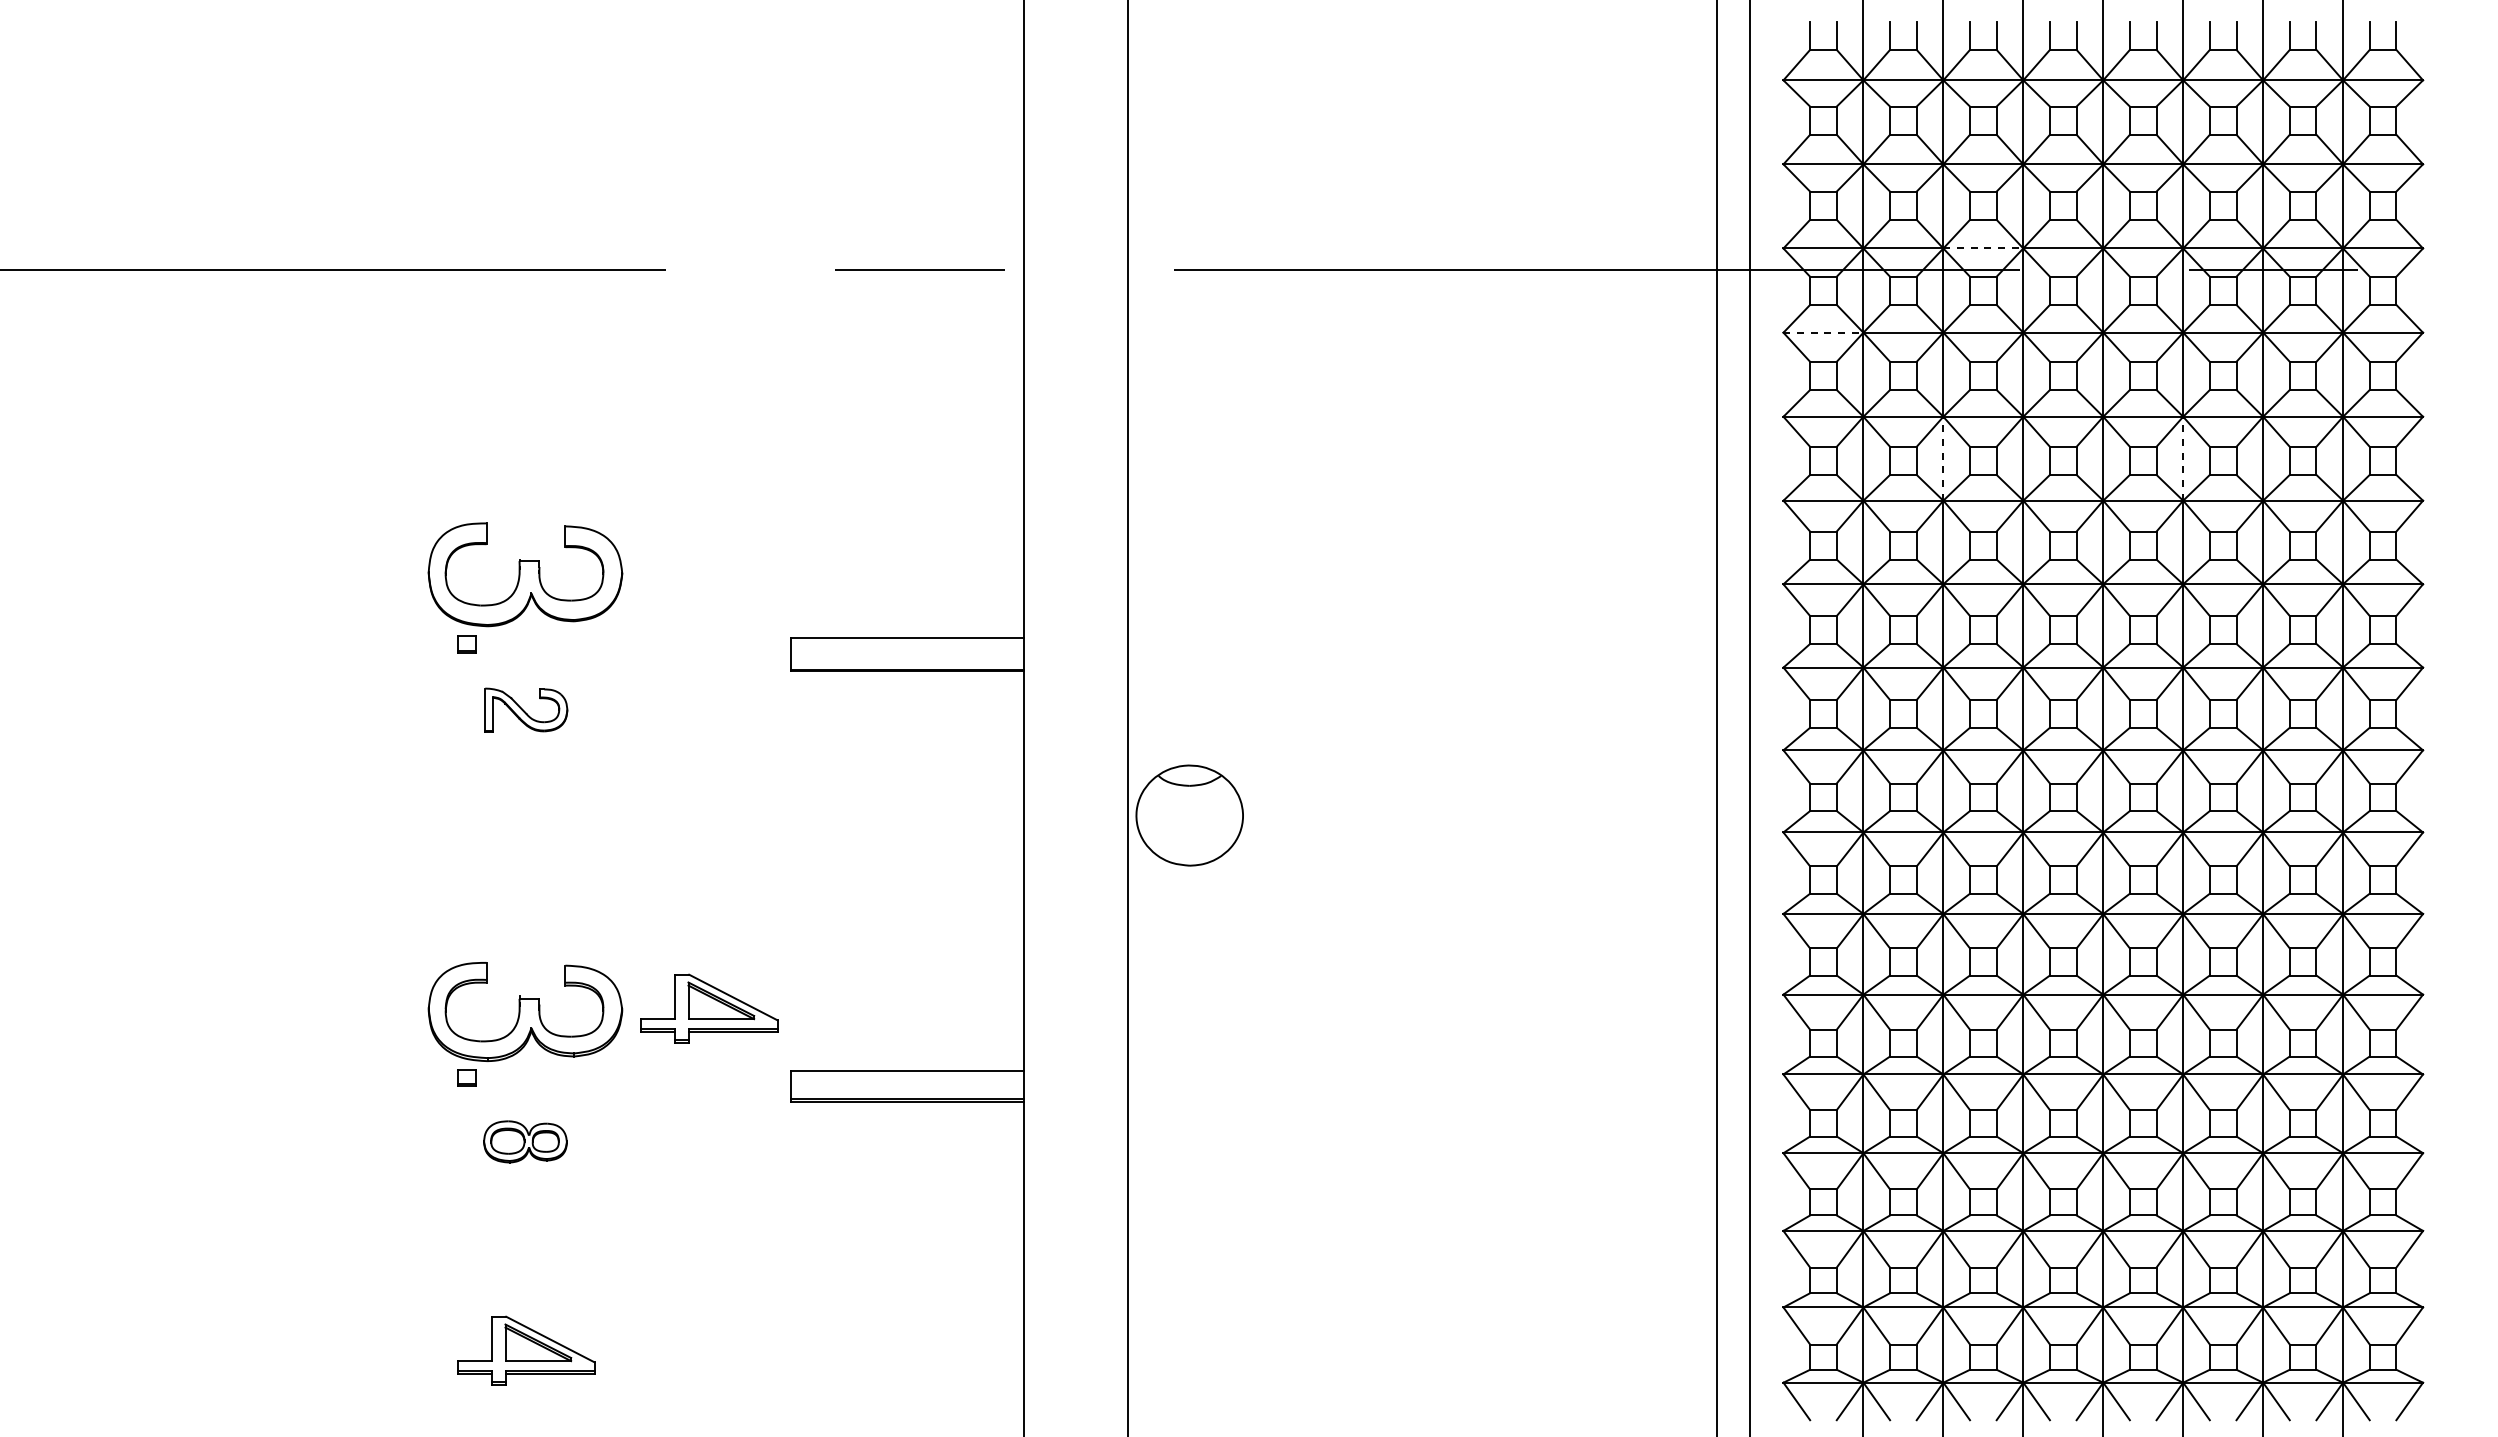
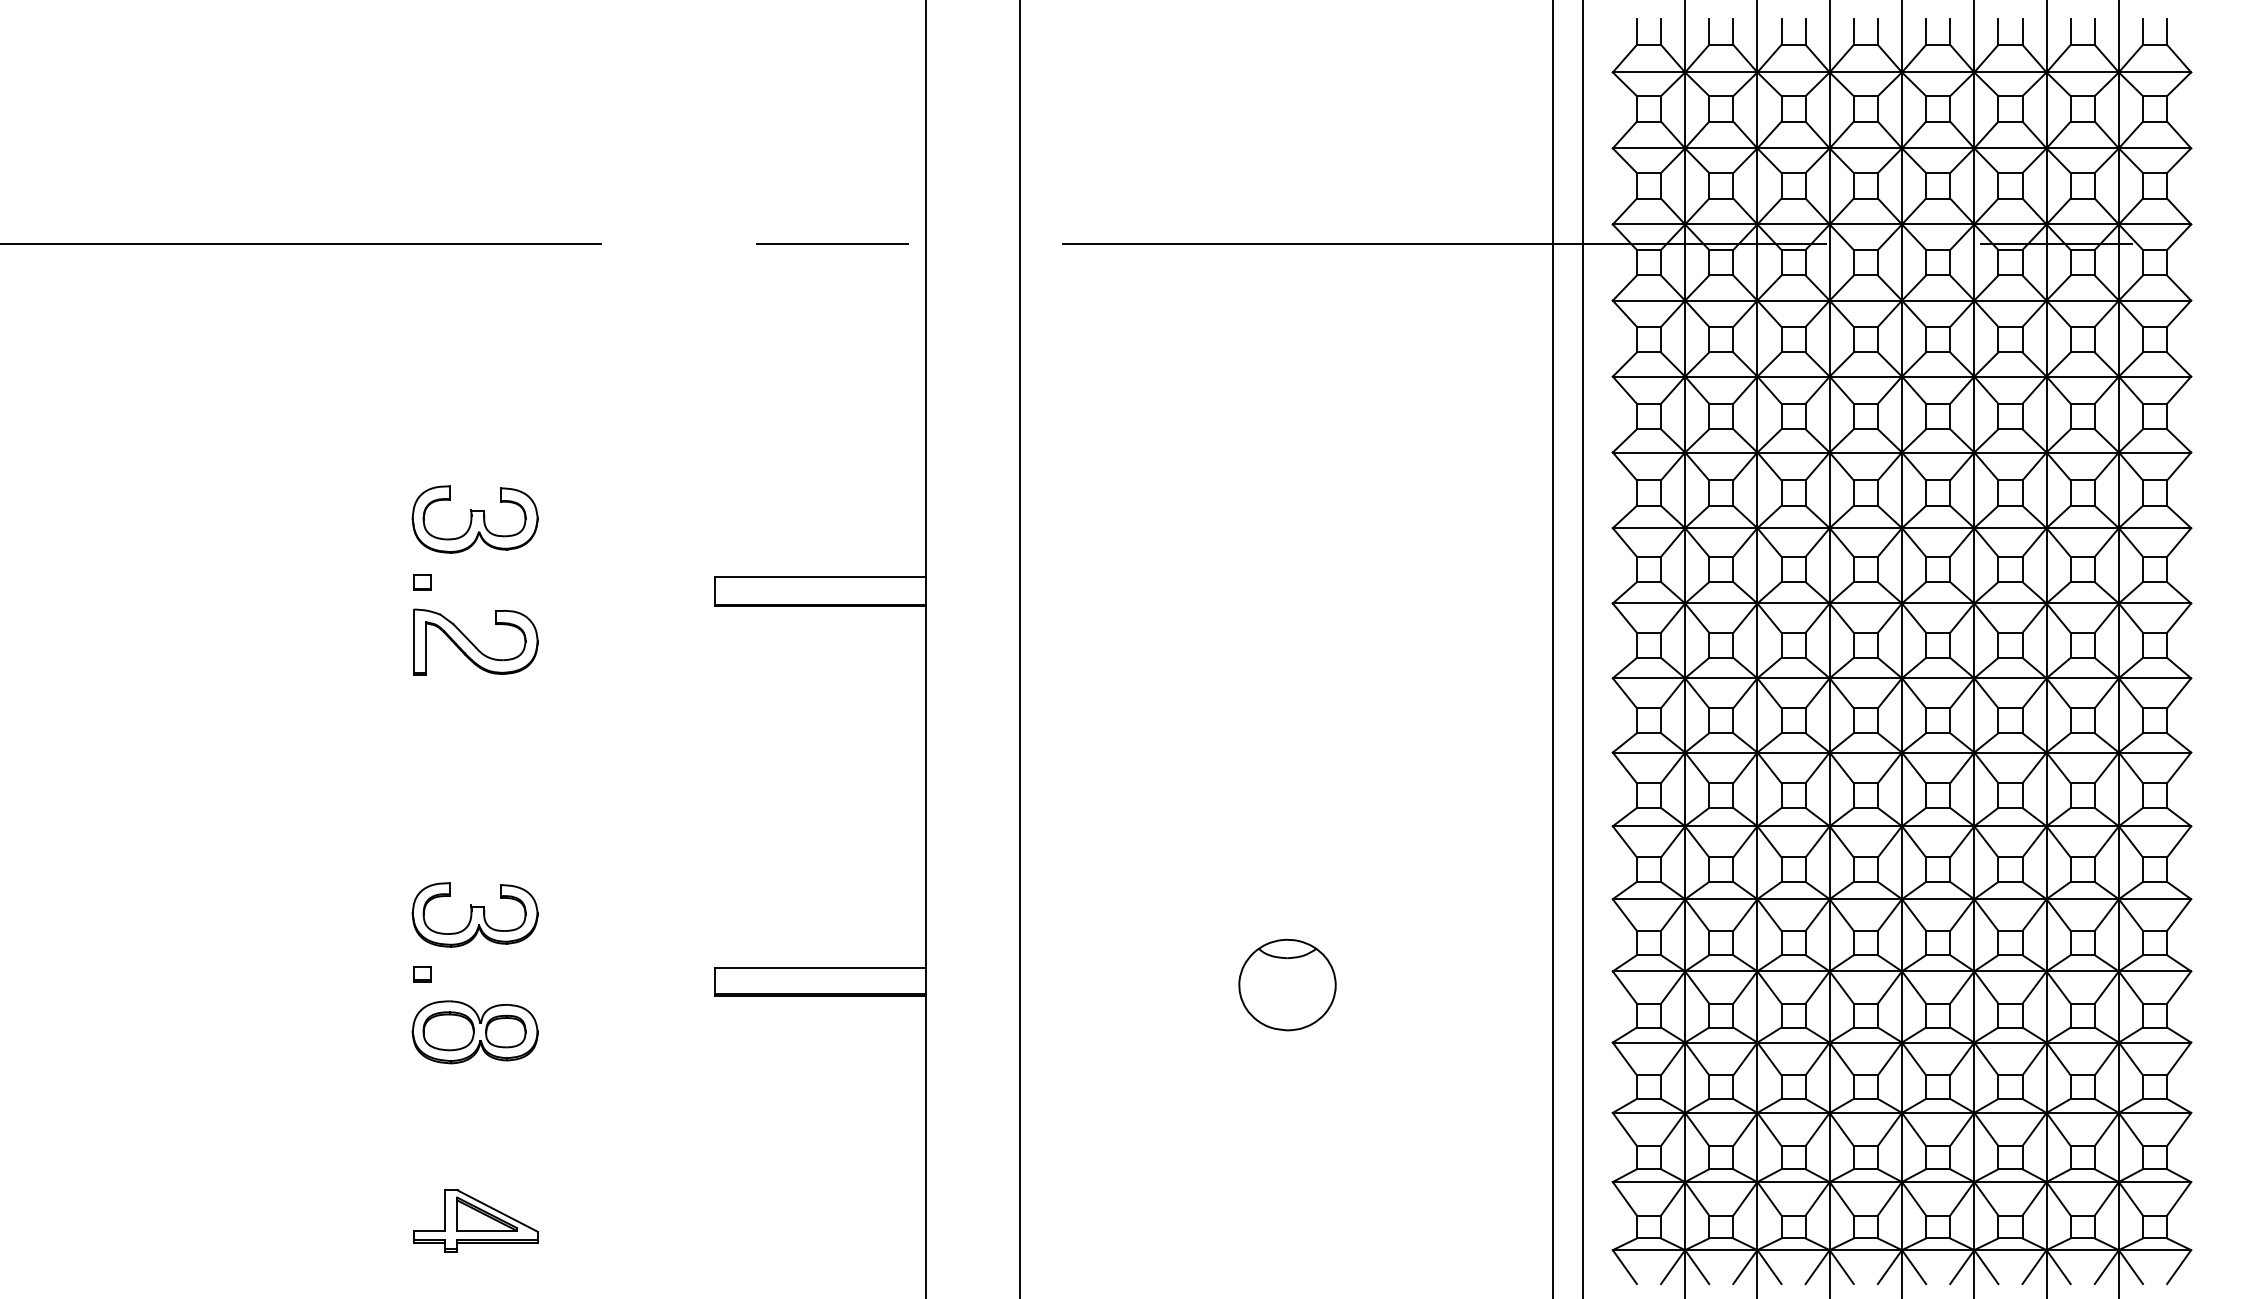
line: (1983, 248) -> (1793, 224), dashed -> solid
line: (1823, 332) -> (1649, 300), dashed -> solid
line: (1943, 458) -> (1757, 414), dashed -> solid
line: (2183, 458) -> (1974, 414), dashed -> solid
part: (525, 574) -> (475, 519), size x0.71
part: (526, 709) -> (476, 641), size x1.67
part: (1189, 815) -> (1287, 984), moved
part: (709, 1008) -> (641, 911), removed
part: (525, 1012) -> (475, 915), size x0.71
part: (525, 1141) -> (475, 1032), size x1.67

